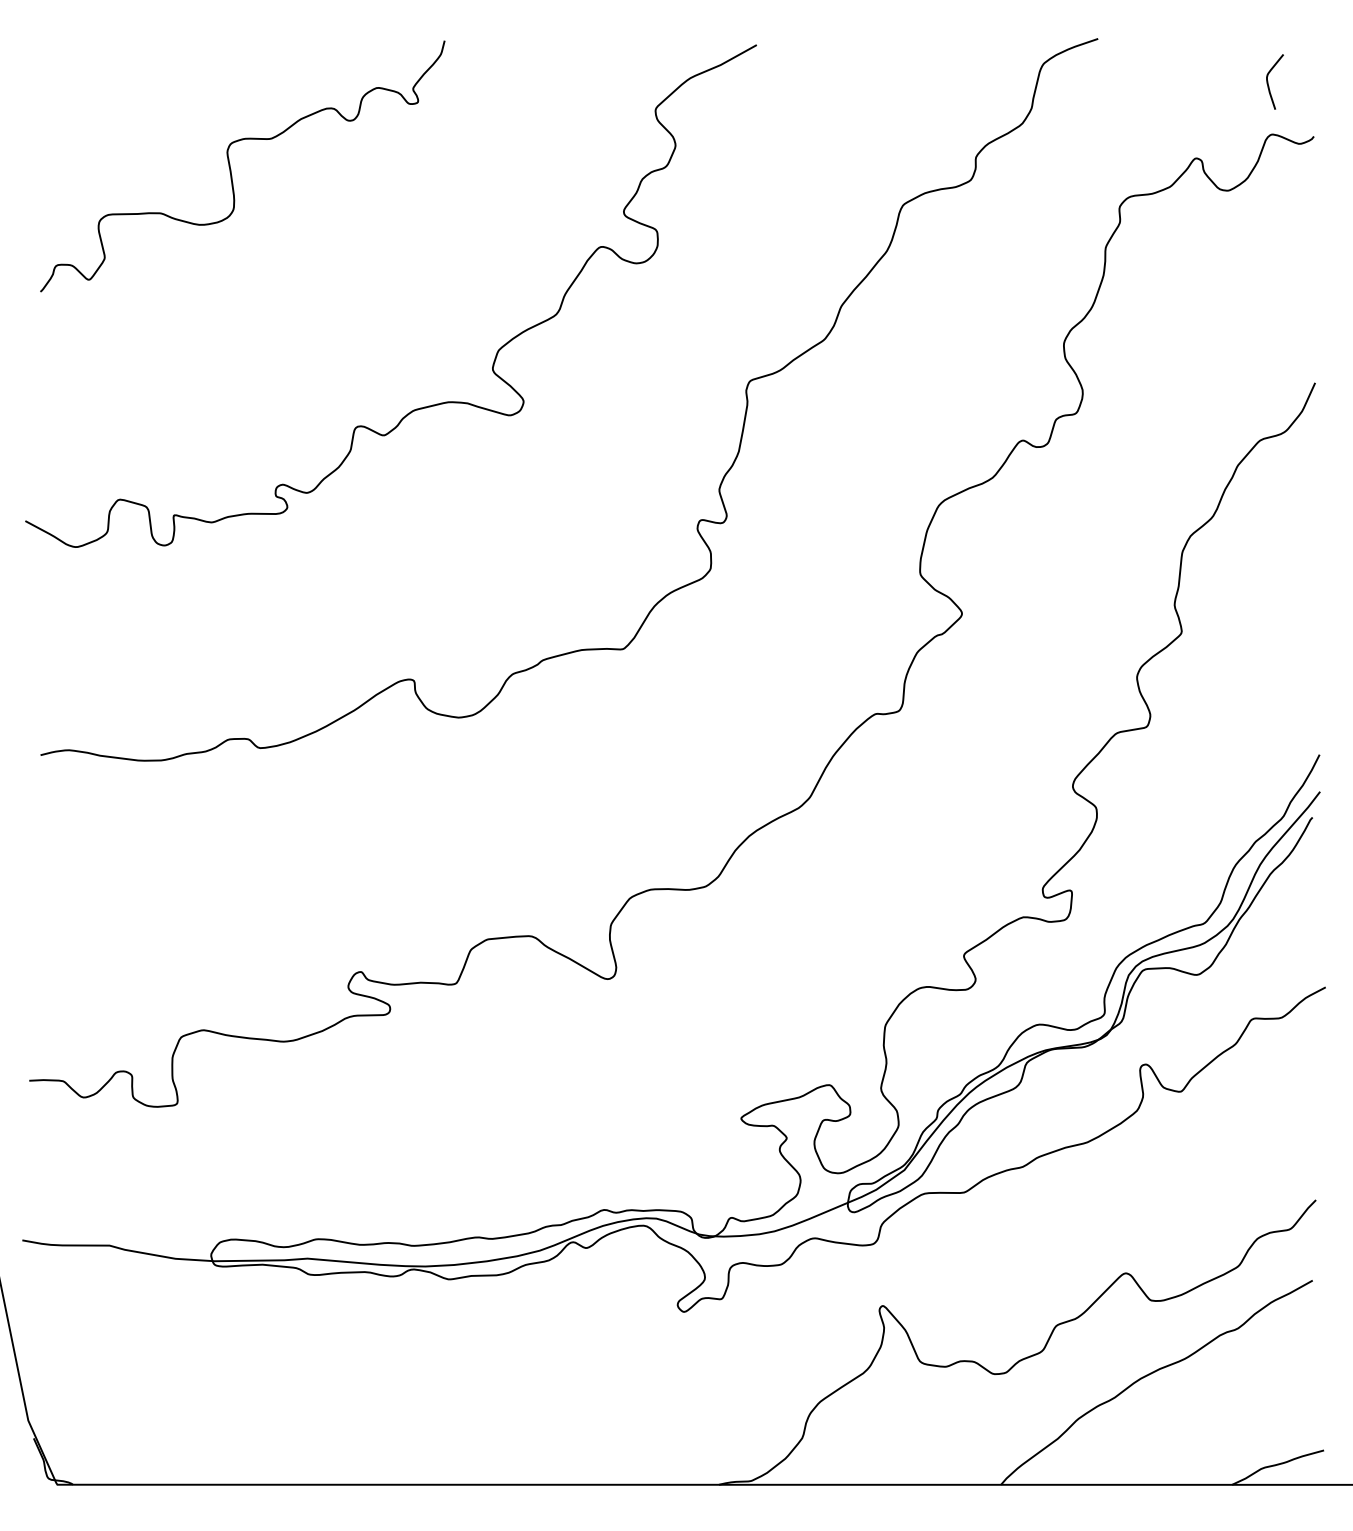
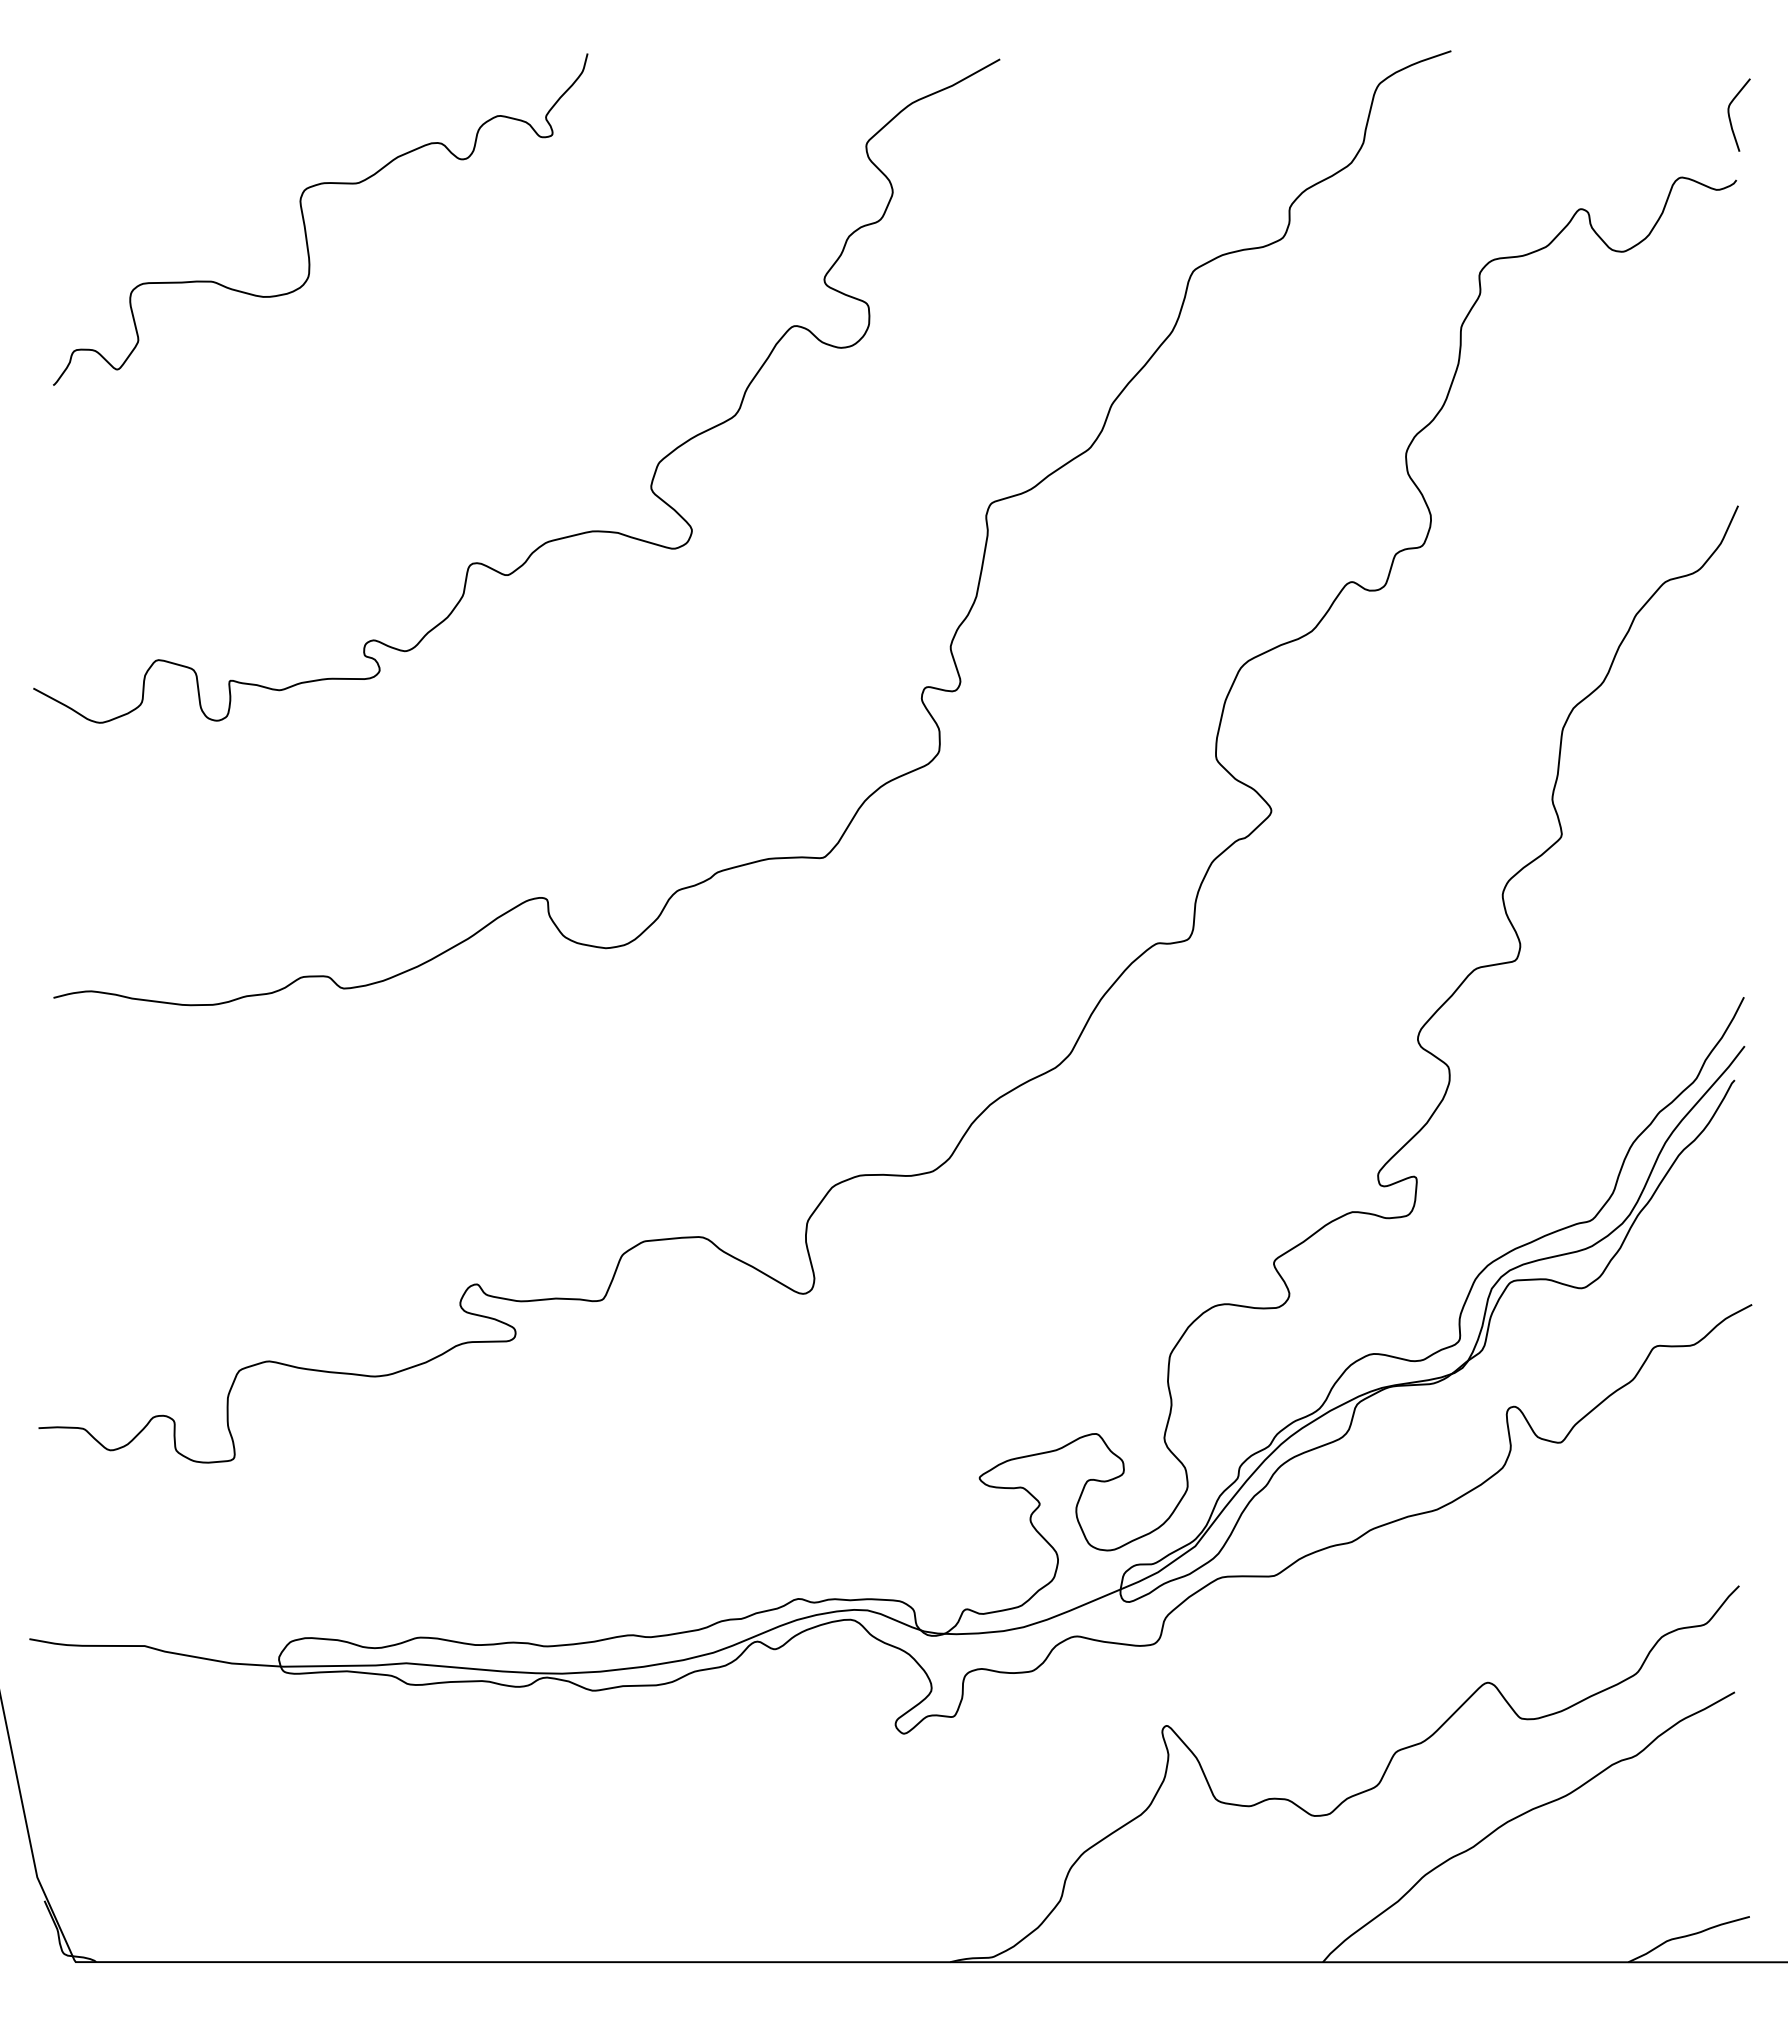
curve: (1268, 83) -> (1730, 116), moved

